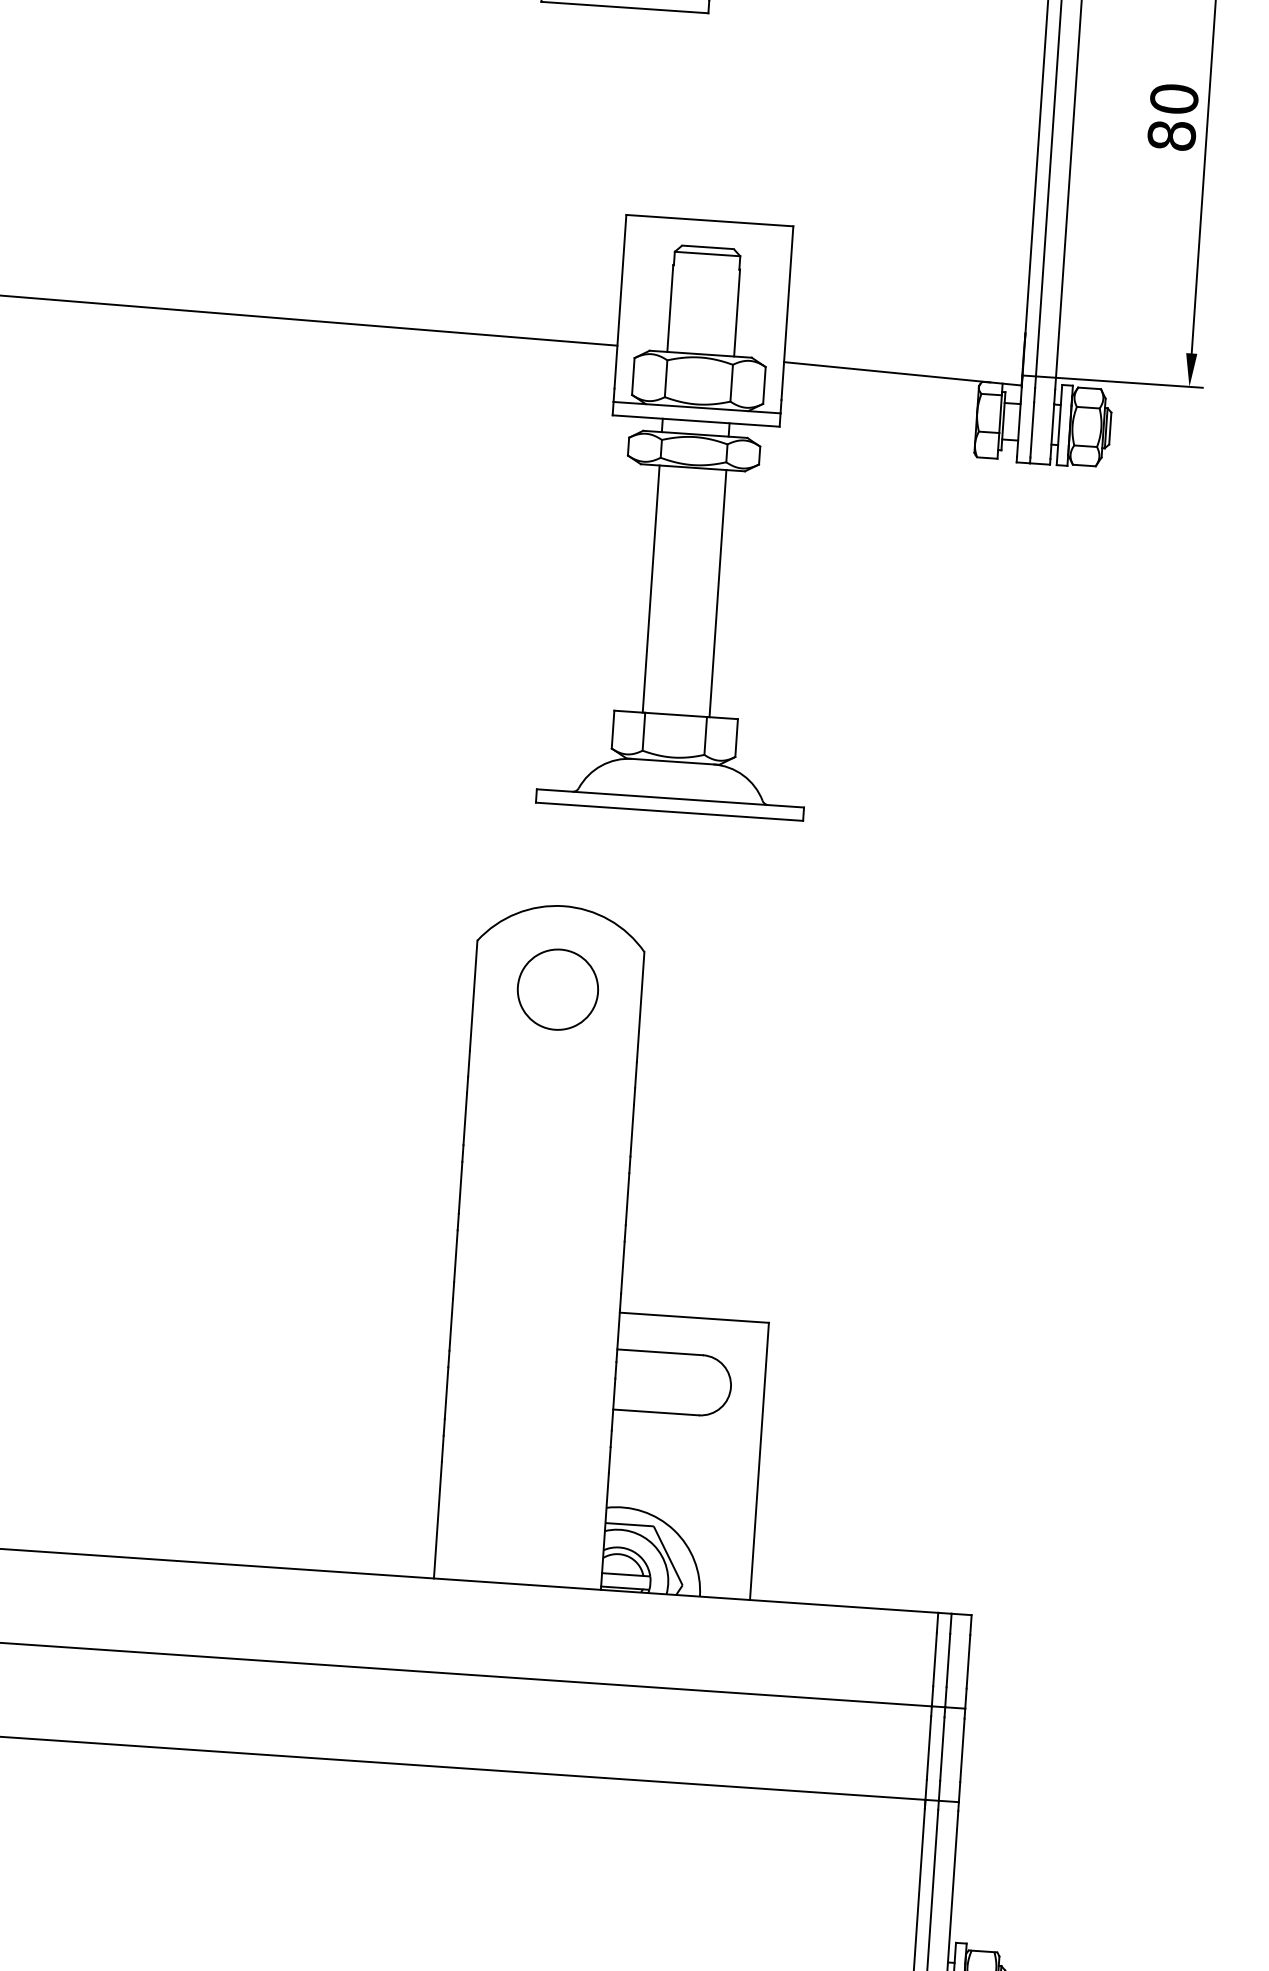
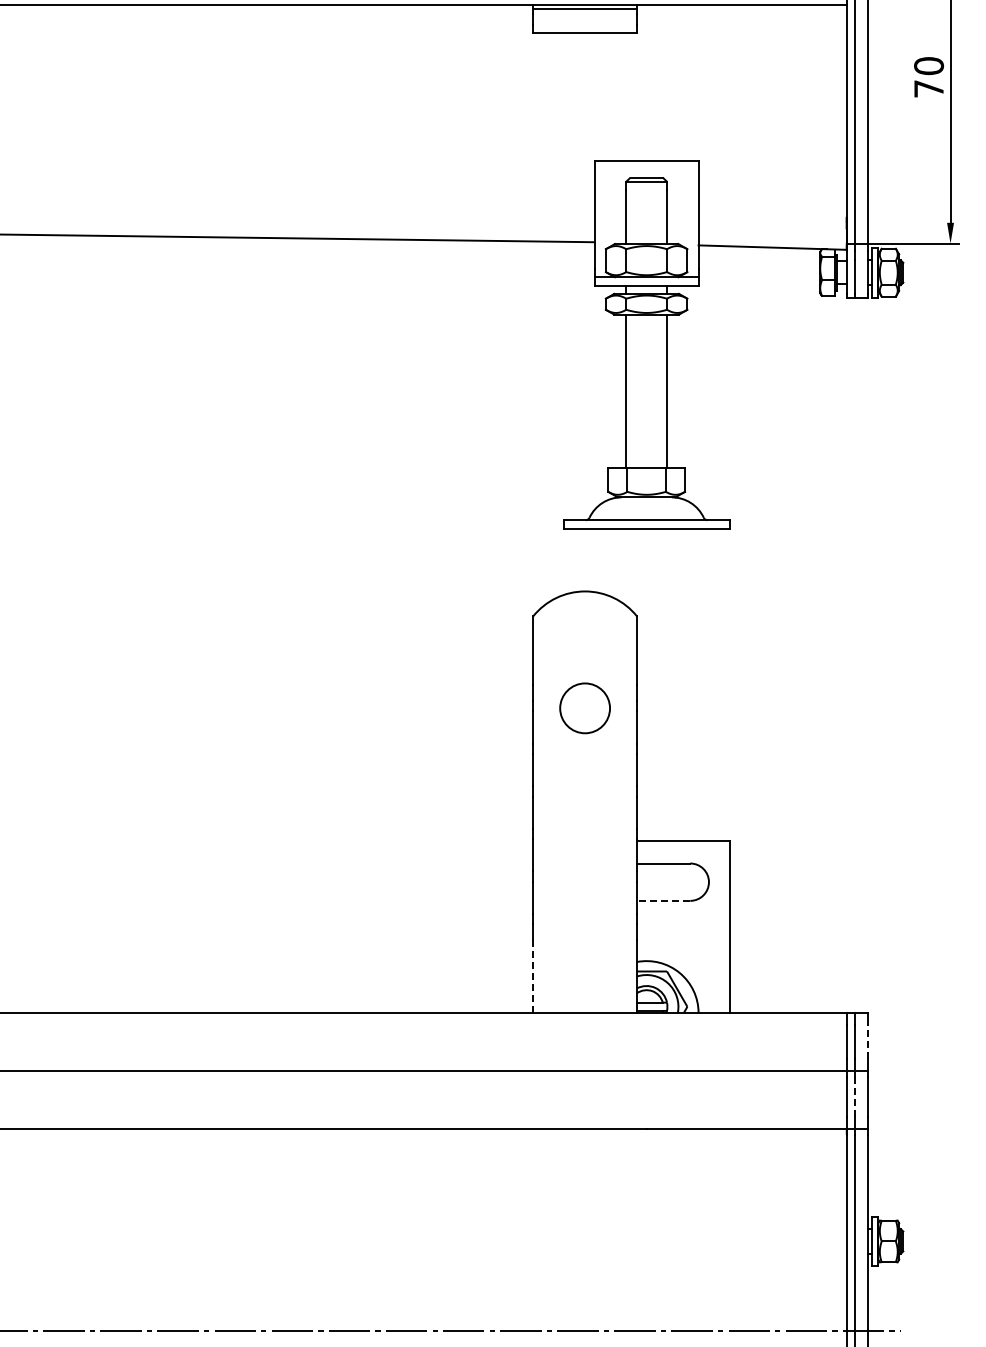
text: (1172, 135) -> (929, 88), 80 -> 70
circle: (556, 989) -> (584, 708), moved
line: (655, 1411) -> (663, 900), solid -> dashed
line: (438, 1519) -> (533, 976), solid -> dashed
line: (968, 1662) -> (867, 1042), solid -> dashed
line: (942, 1749) -> (855, 1097), solid -> dashed

